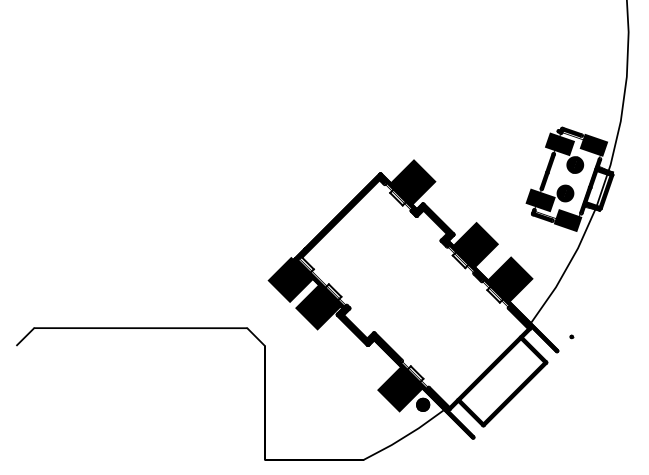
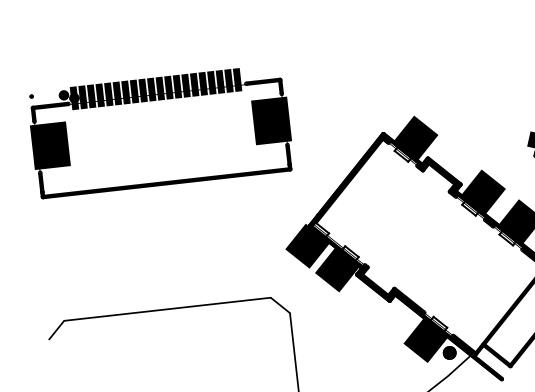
part: (154, 146) -> (161, 131), added

